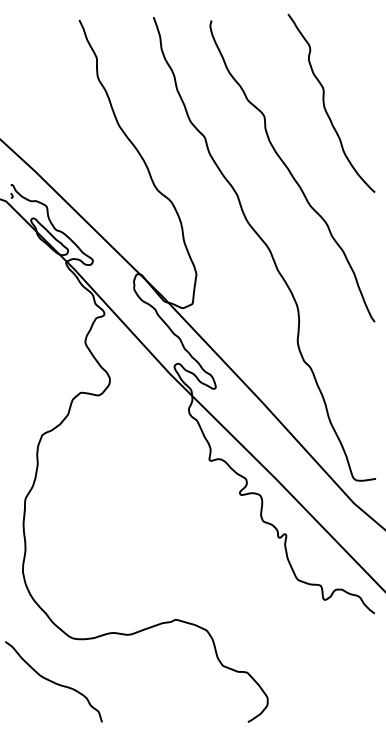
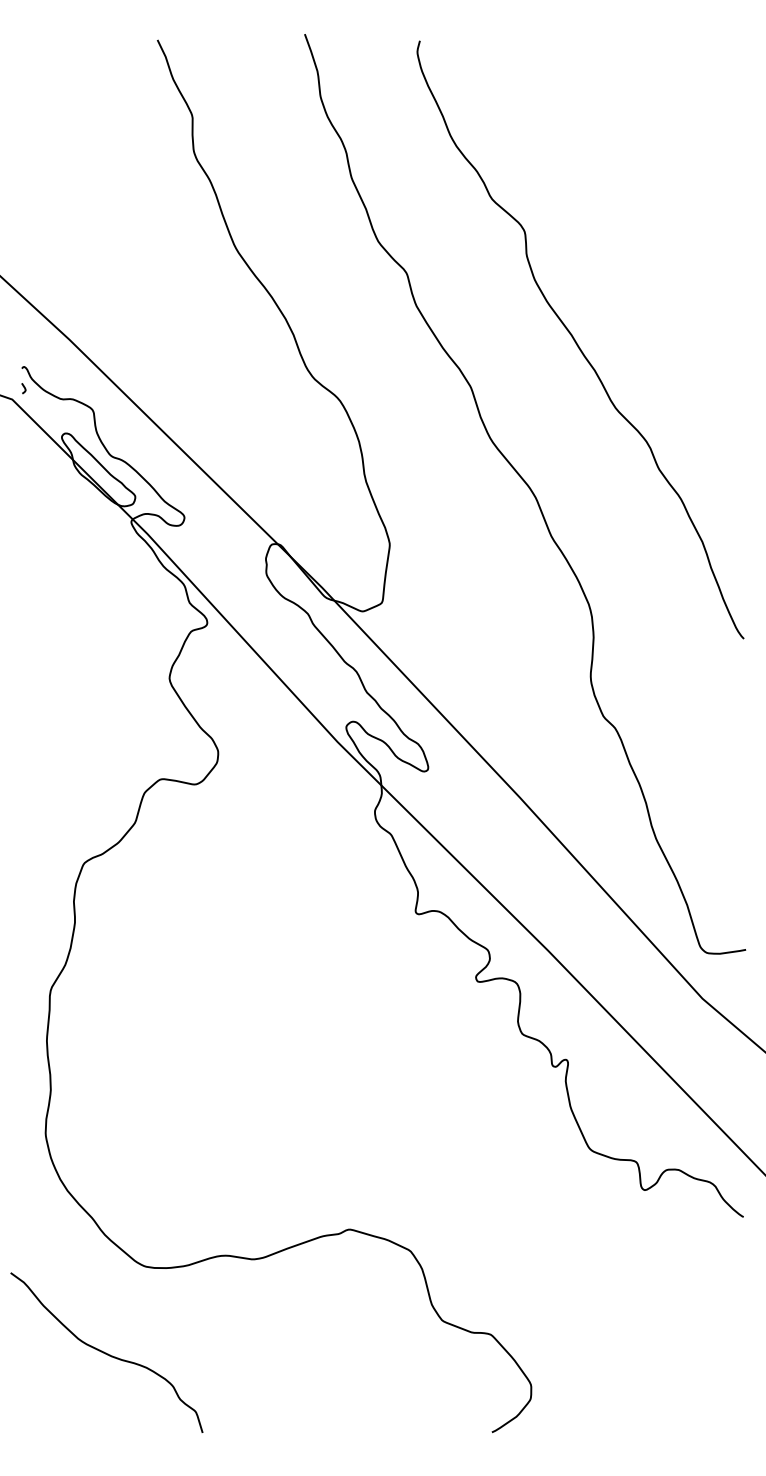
curve: (324, 102) -> (643, 203), removed

